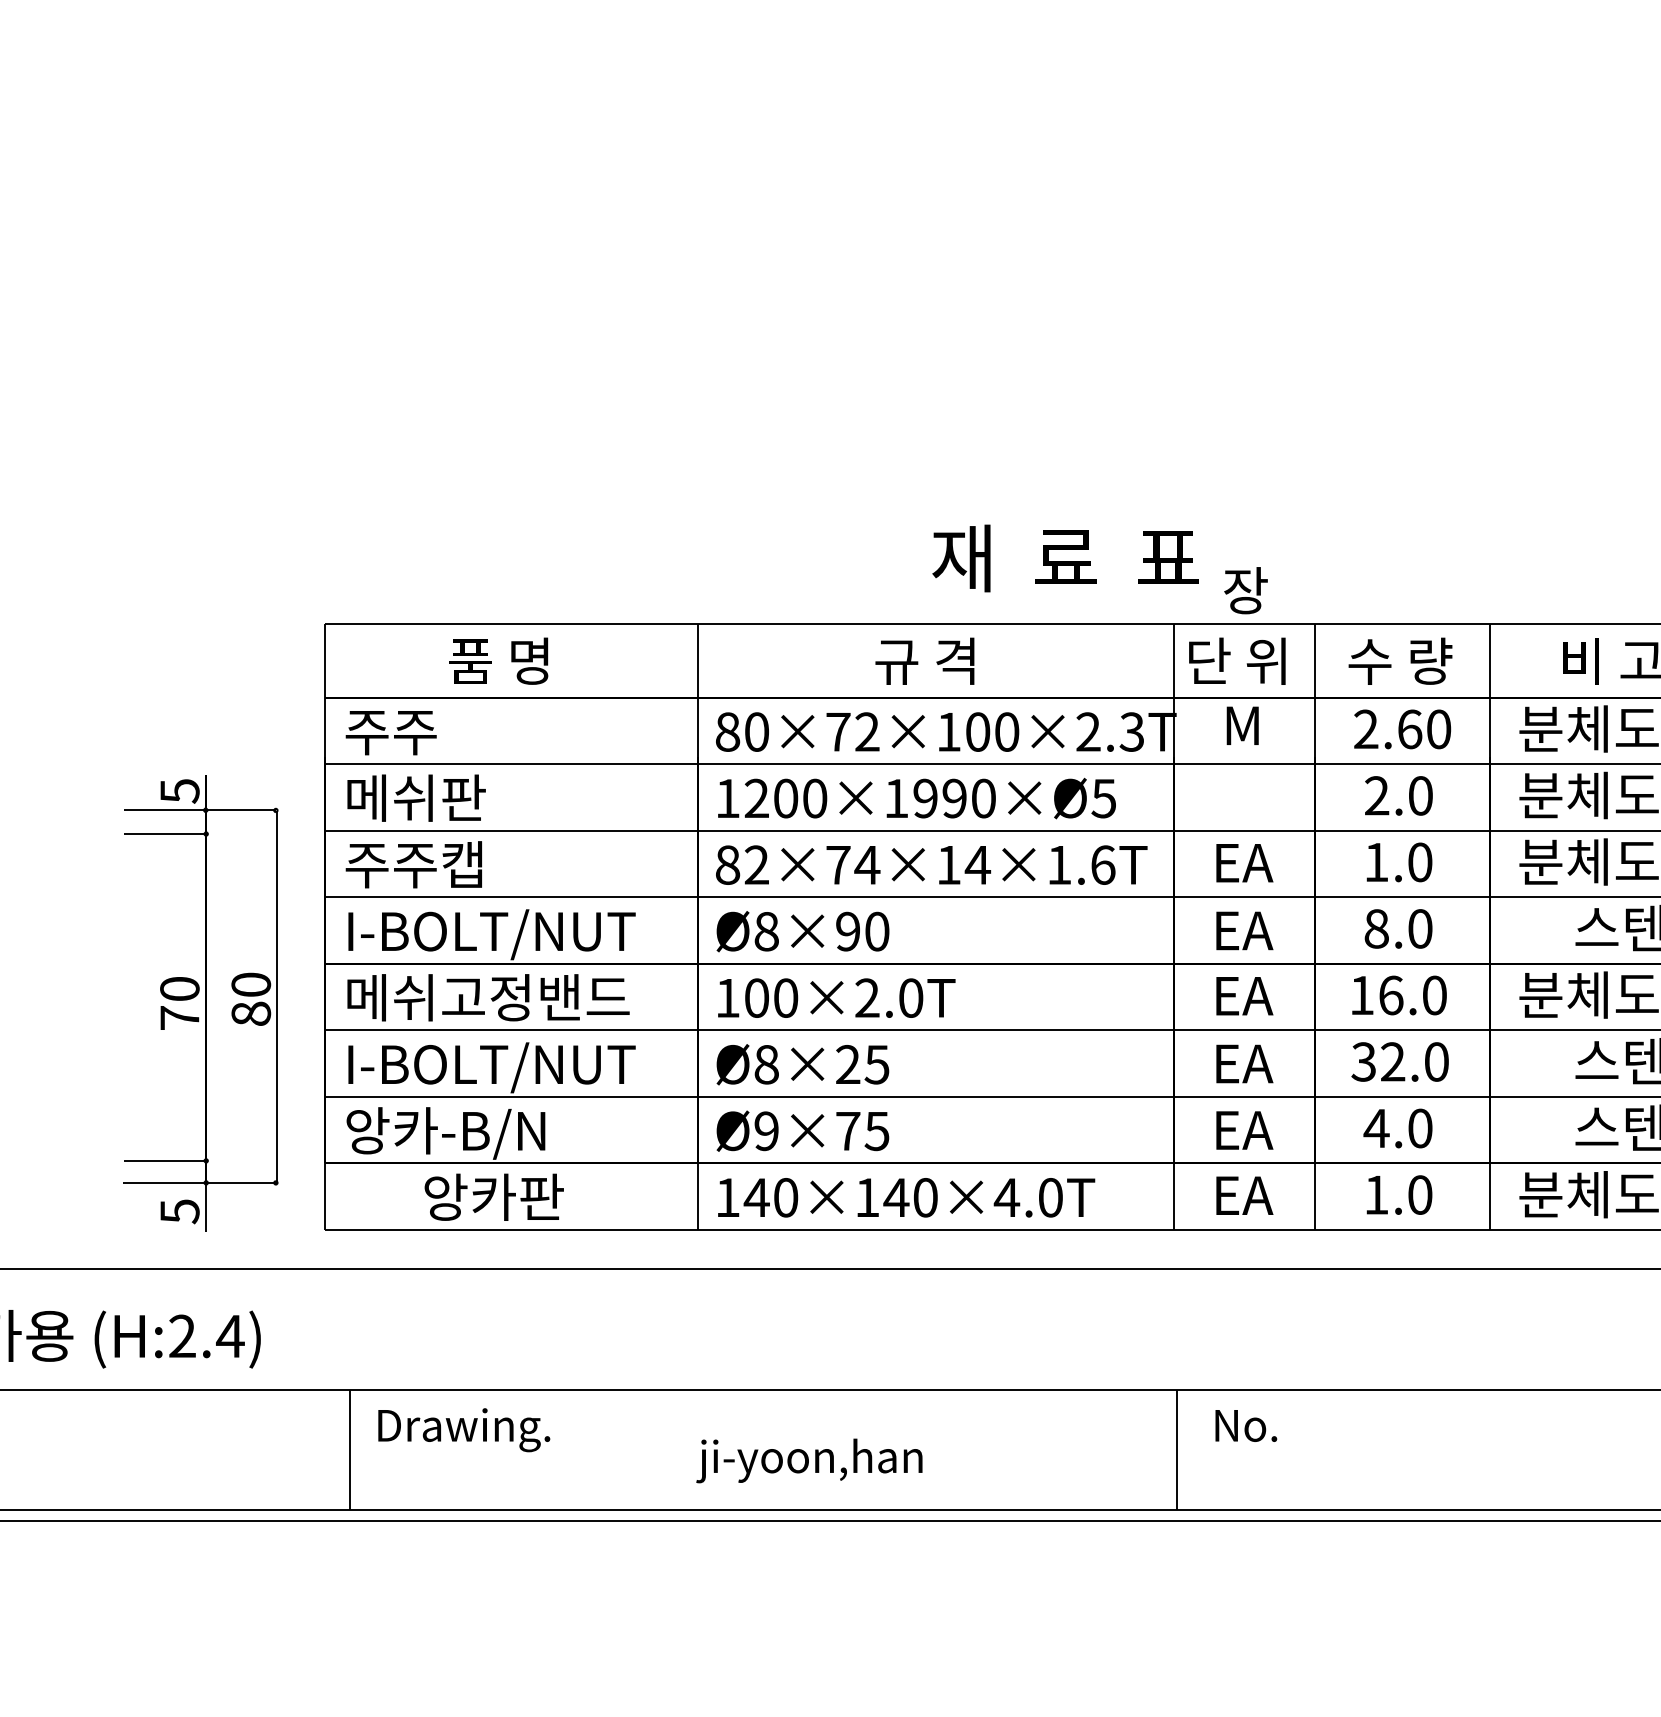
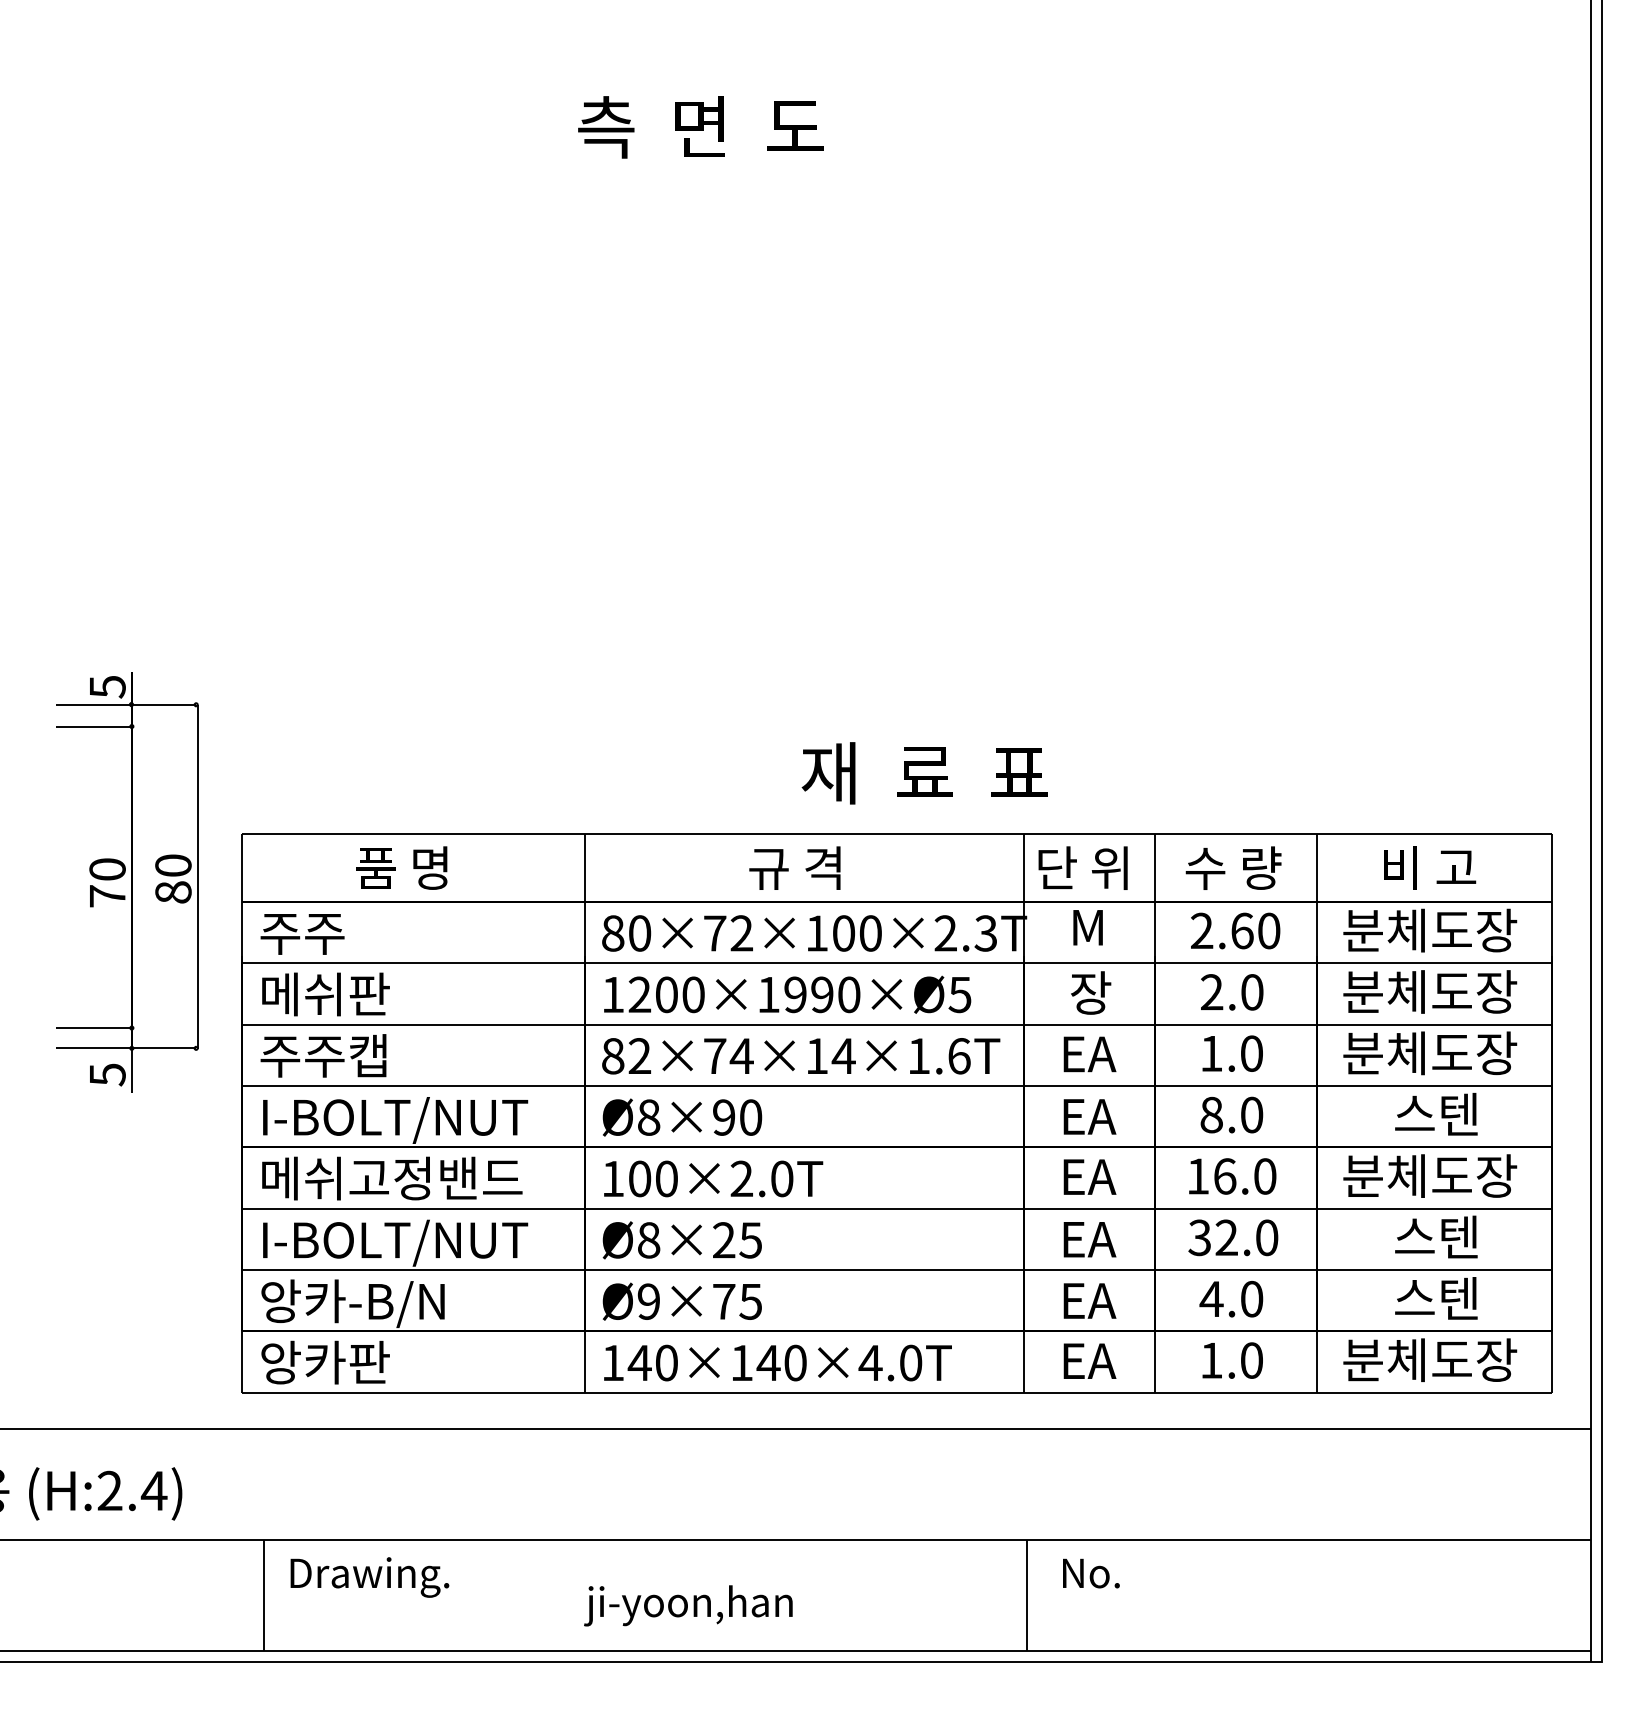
text: (1246, 590) -> (1091, 992), moved
part: (201, 1003) -> (127, 882), moved
text: (494, 1197) -> (325, 1362), moved

